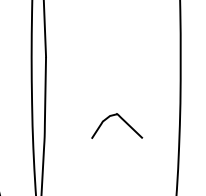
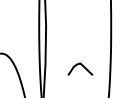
curve: (121, 120) -> (82, 66), moved

